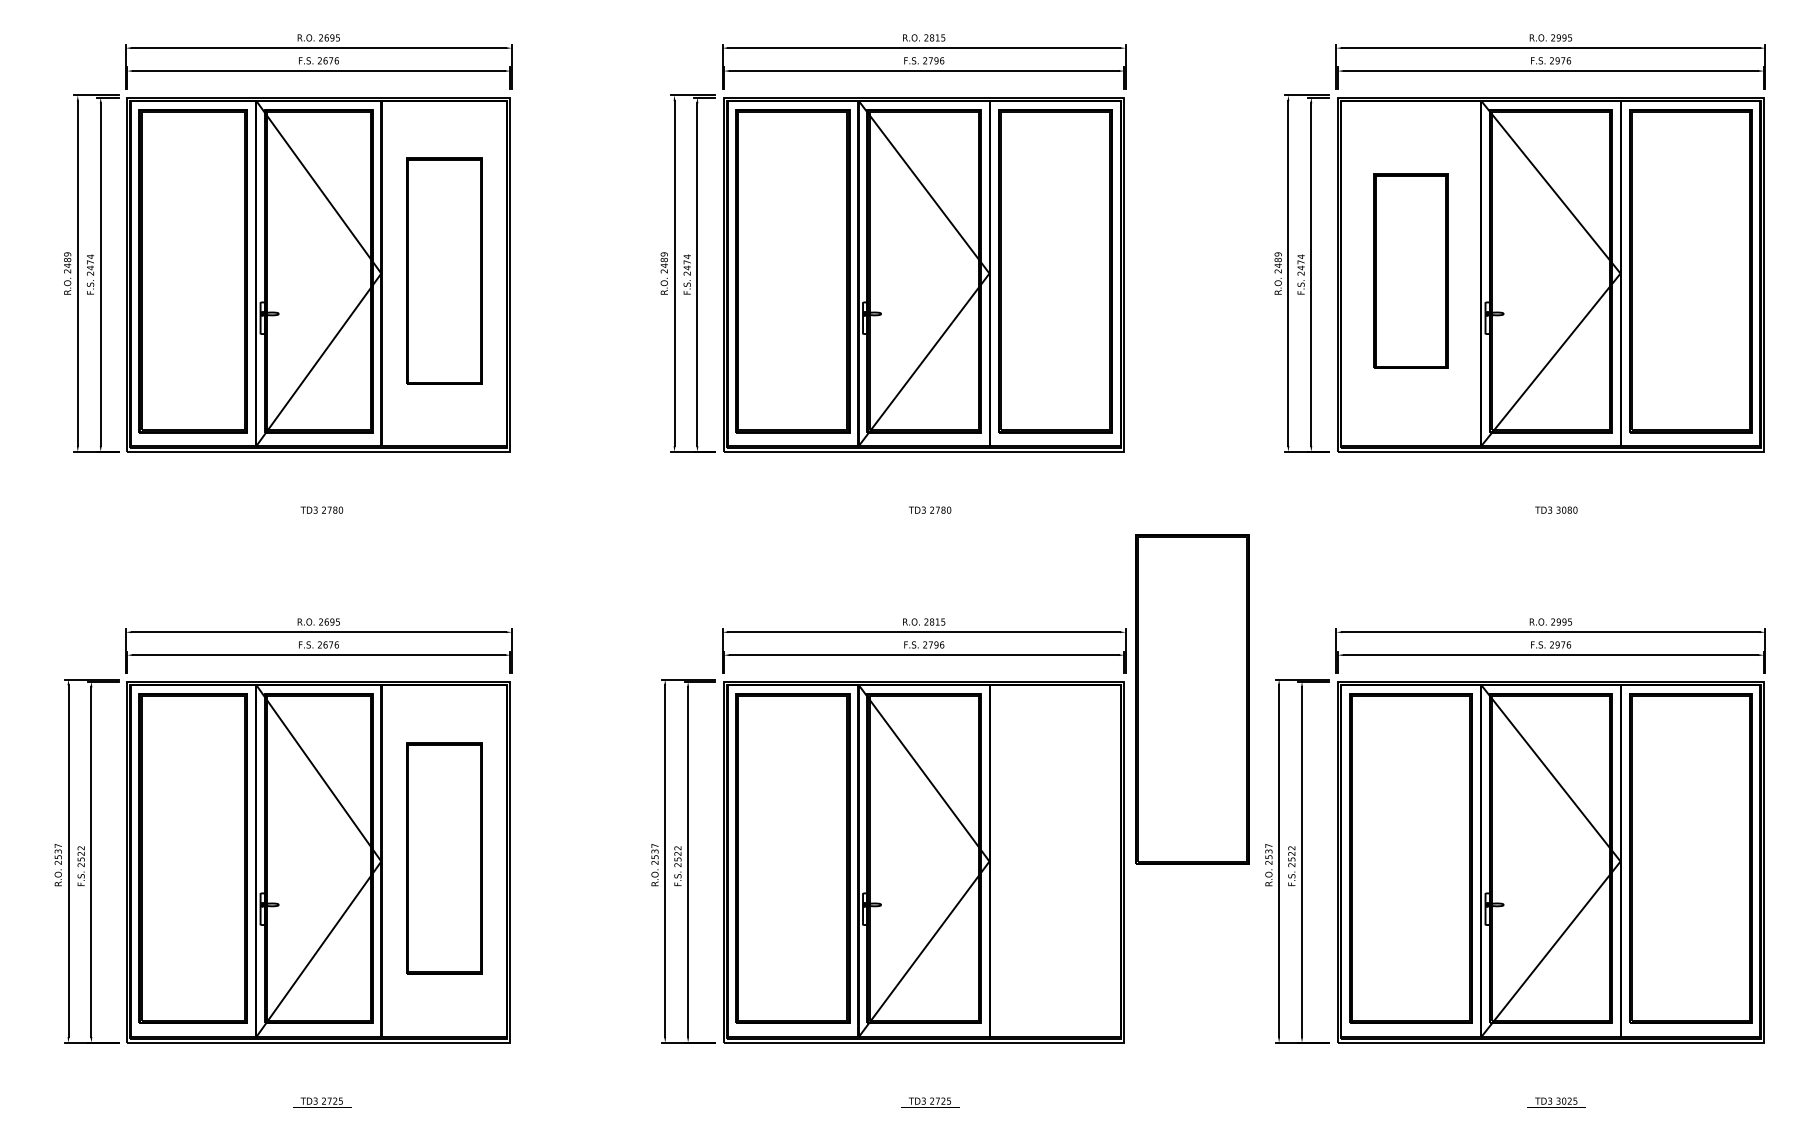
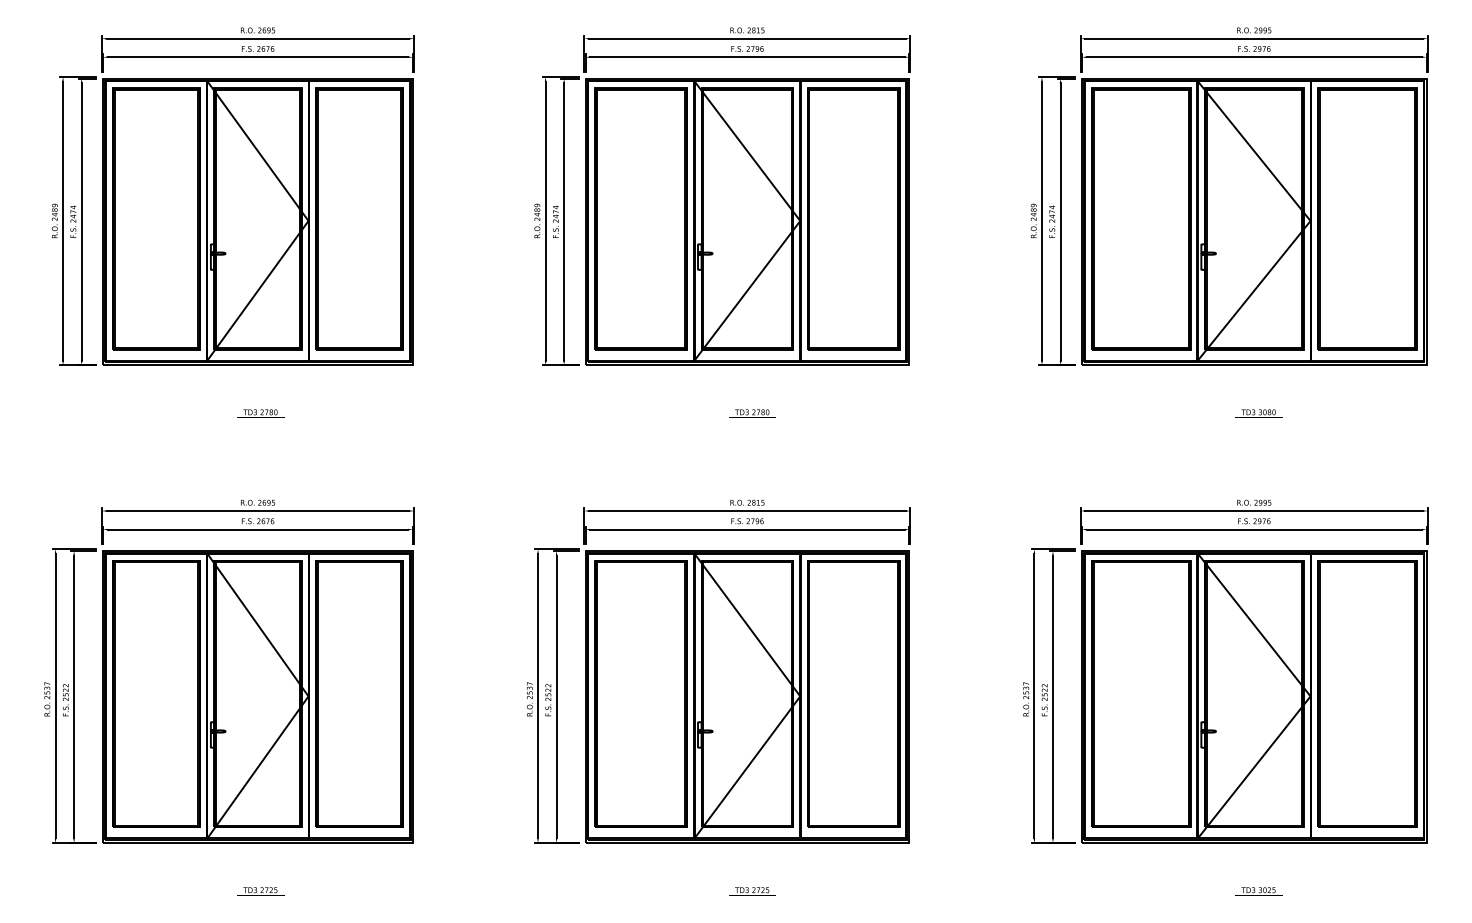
part: (444, 271) -> (359, 219), size x1.43
part: (1410, 271) -> (1140, 219), size x1.67
part: (1192, 699) -> (853, 693), moved
part: (444, 858) -> (359, 693), size x1.43

